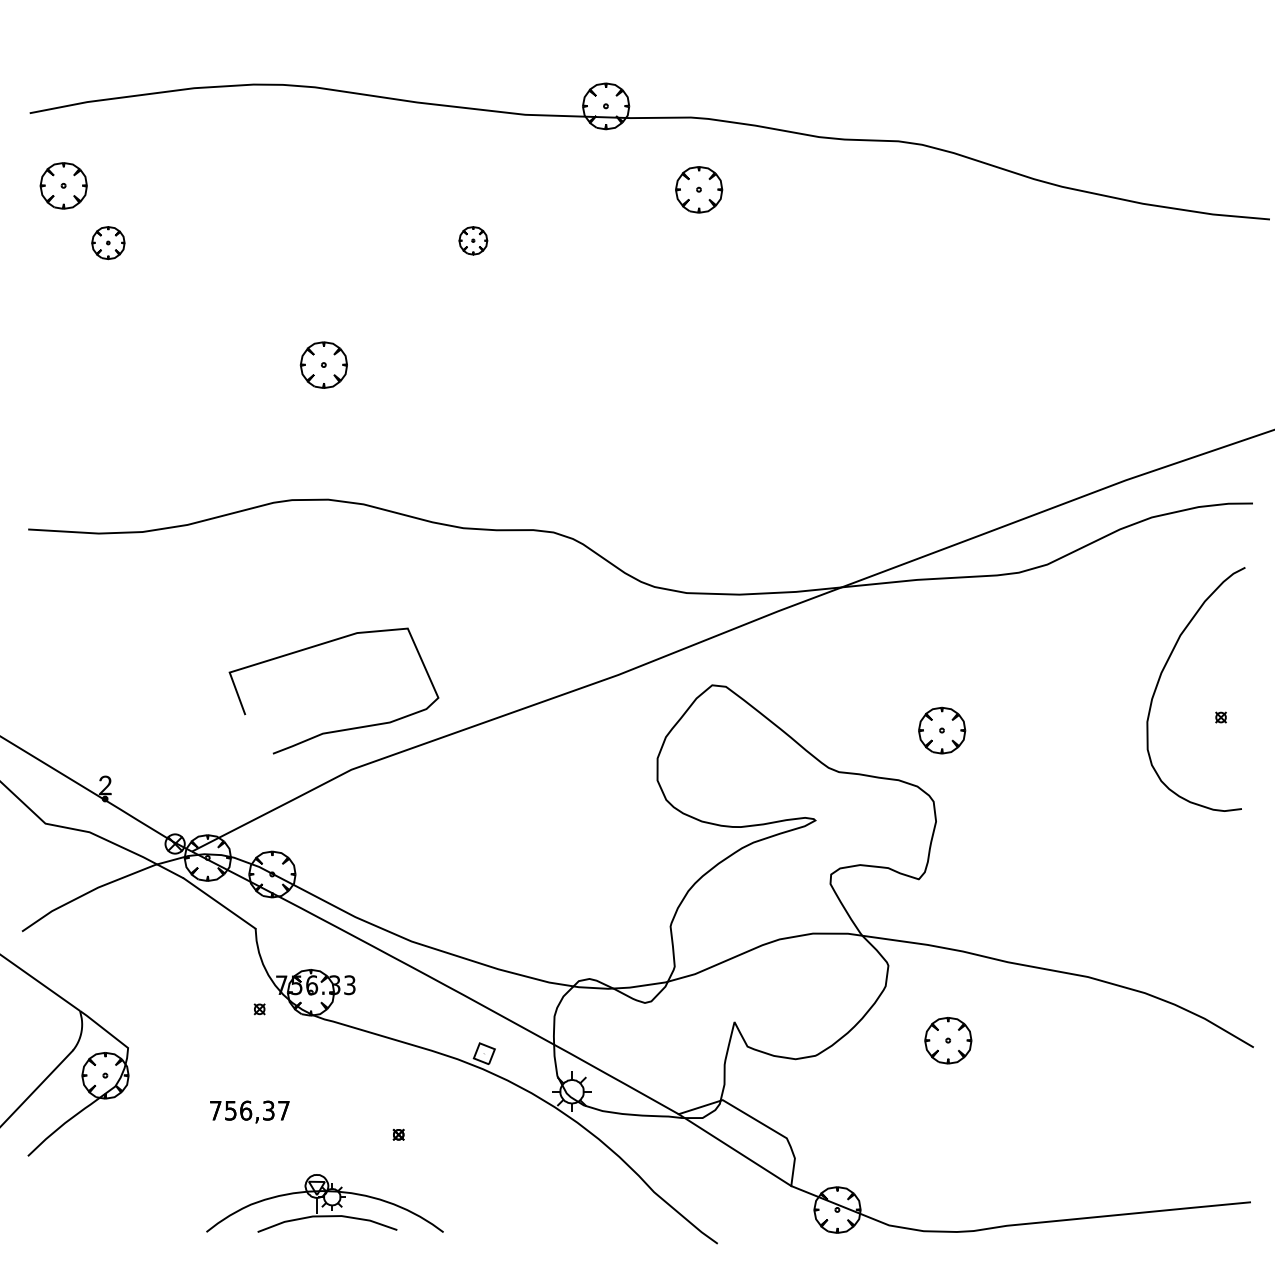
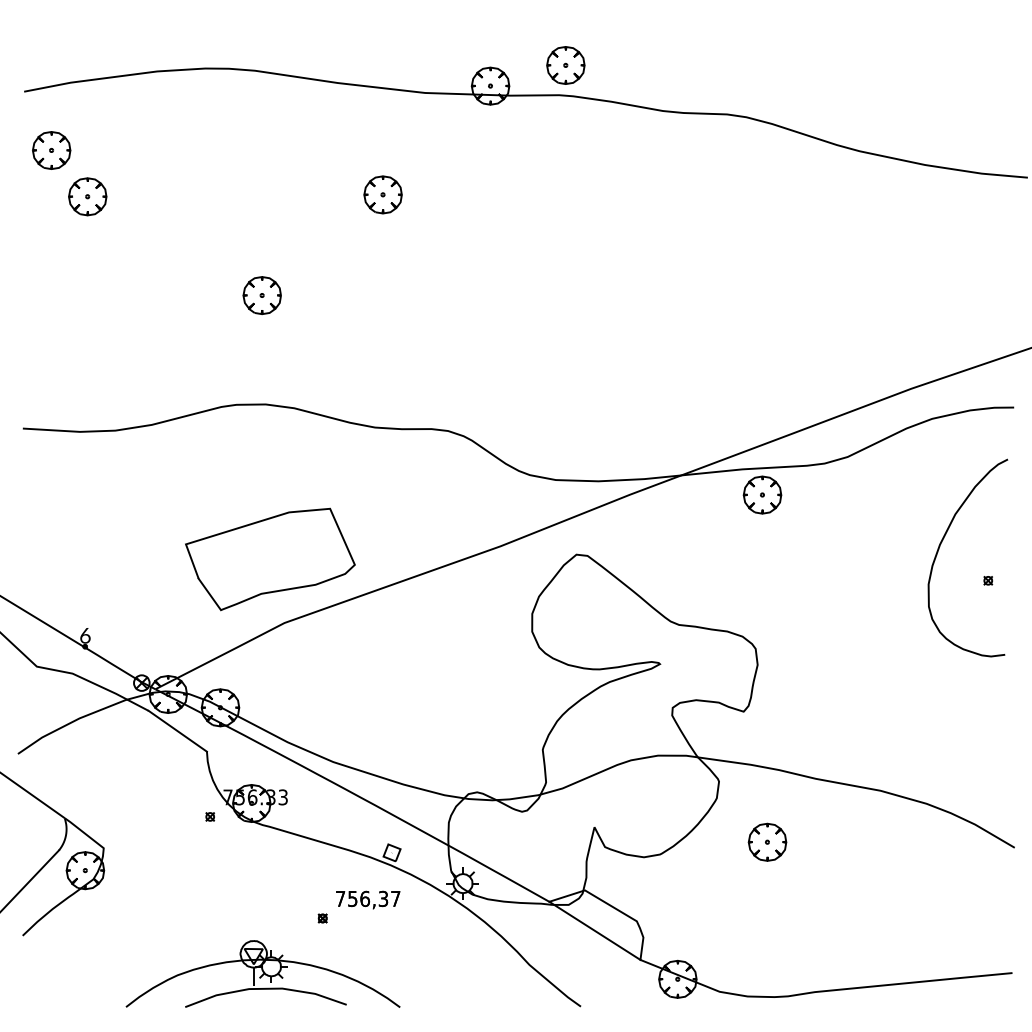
part: (699, 189) -> (566, 65), moved
part: (473, 240) -> (383, 194), size x1.67
part: (108, 242) -> (87, 196), size x1.43
part: (942, 730) -> (762, 494), moved
line: (258, 734) -> (209, 594), added
text: (104, 785) -> (84, 635), 2 -> 6
text: (249, 1111) -> (367, 899), moved
part: (324, 1203) -> (262, 974), size x1.43

